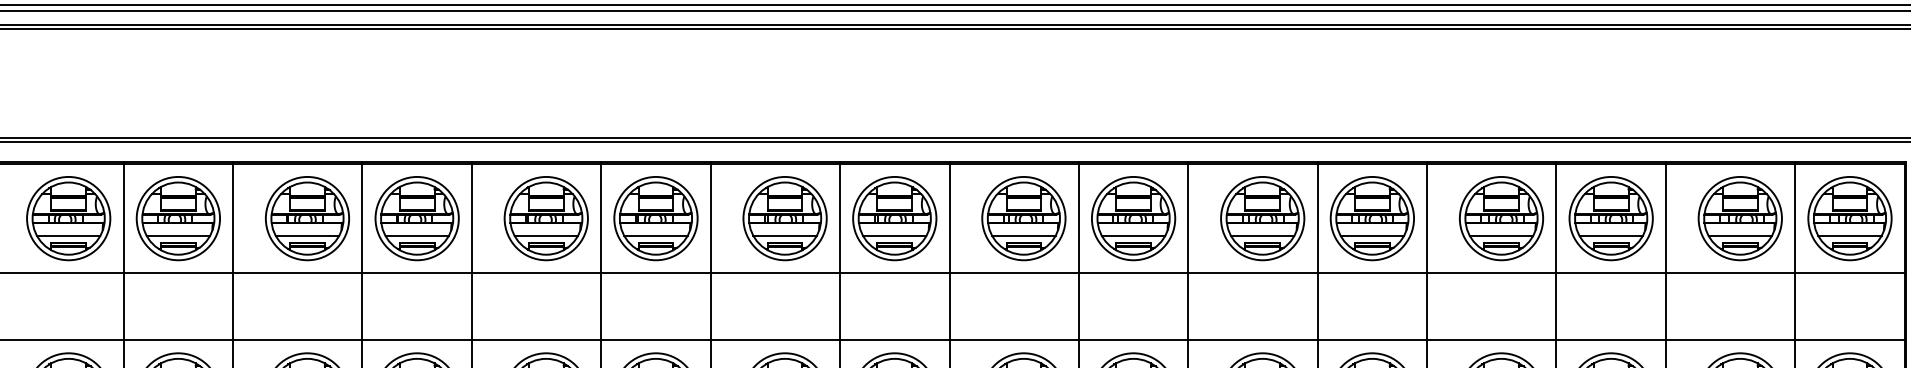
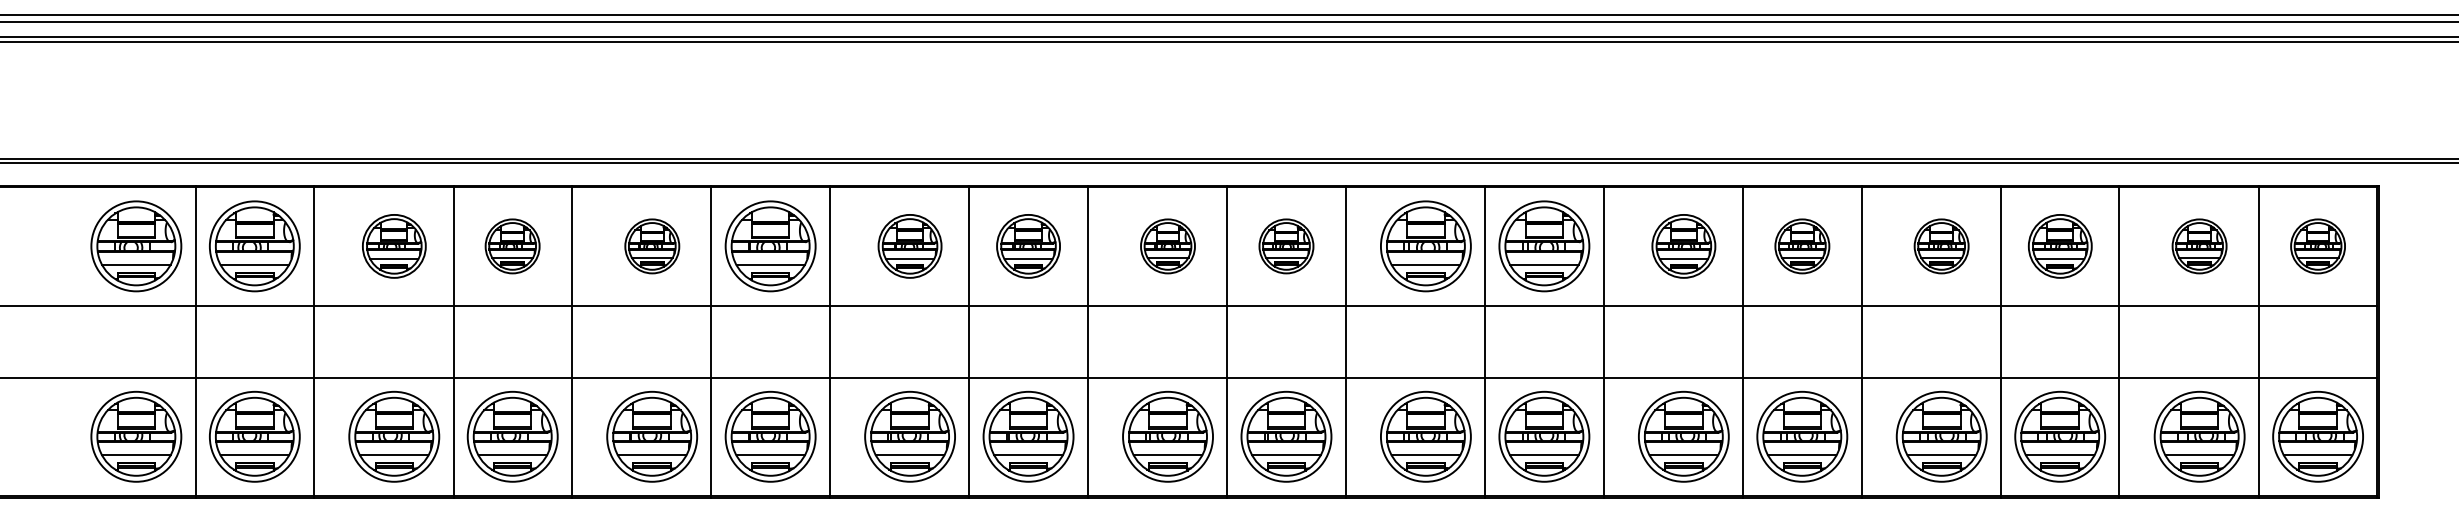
part: (68, 218) -> (394, 246), size x0.7
part: (178, 218) -> (512, 246), size x0.6
part: (307, 218) -> (652, 246), size x0.6
part: (545, 218) -> (909, 246), size x0.7
part: (655, 218) -> (1028, 246), size x0.7
part: (784, 218) -> (1167, 246), size x0.6
part: (894, 218) -> (1286, 246), size x0.6
part: (1262, 218) -> (1683, 246), size x0.7
part: (1372, 218) -> (1802, 246), size x0.6
part: (1501, 218) -> (1941, 246), size x0.6
part: (1611, 218) -> (2060, 246), size x0.7
part: (1740, 218) -> (2199, 246), size x0.6
part: (1849, 218) -> (2317, 246), size x0.6

